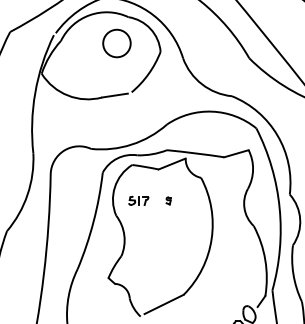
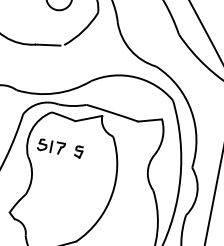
part: (138, 200) -> (51, 146), size x1.43
part: (168, 200) -> (78, 151), size x1.67

